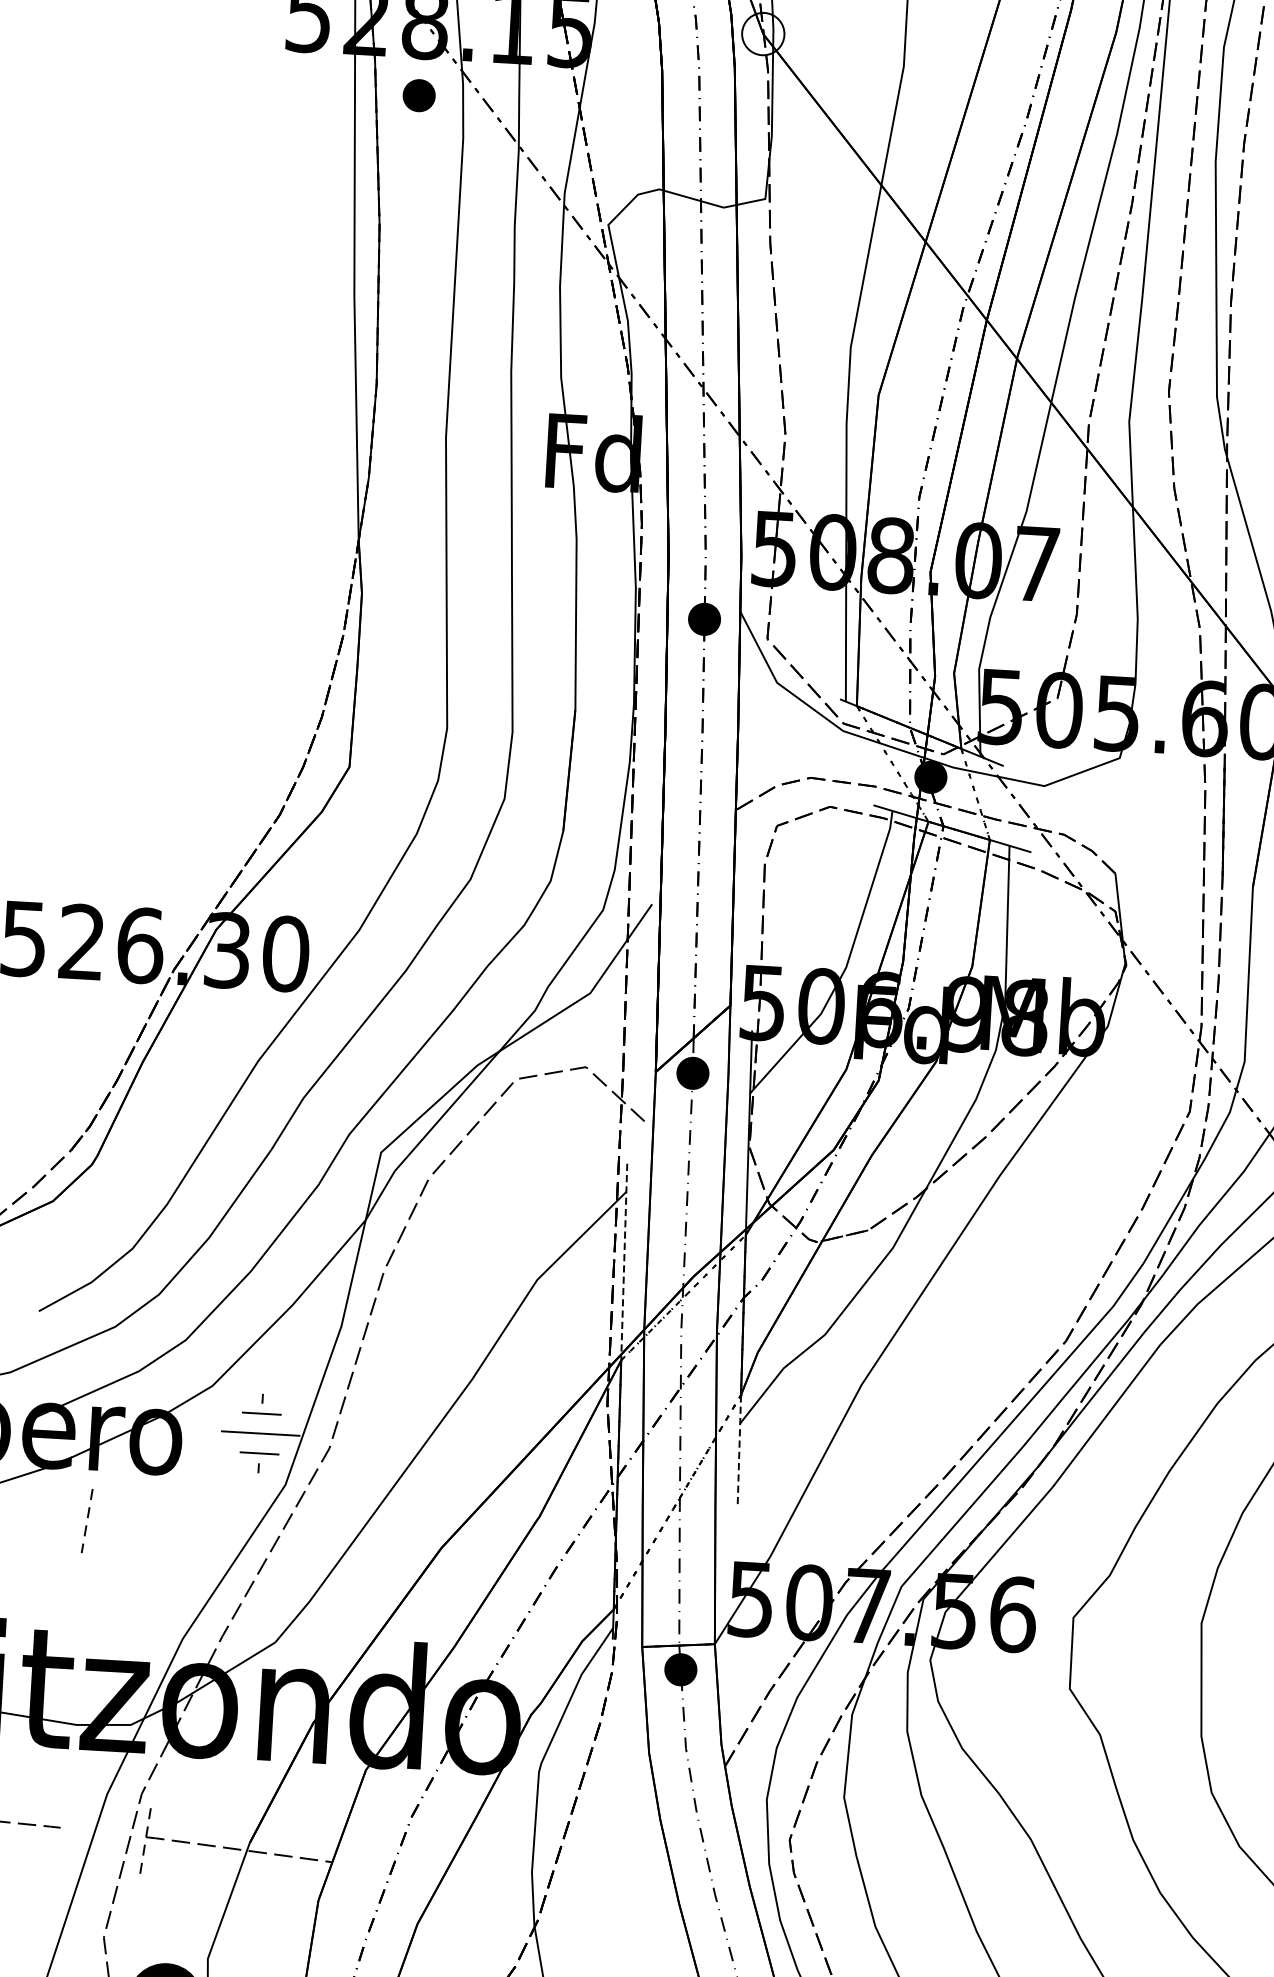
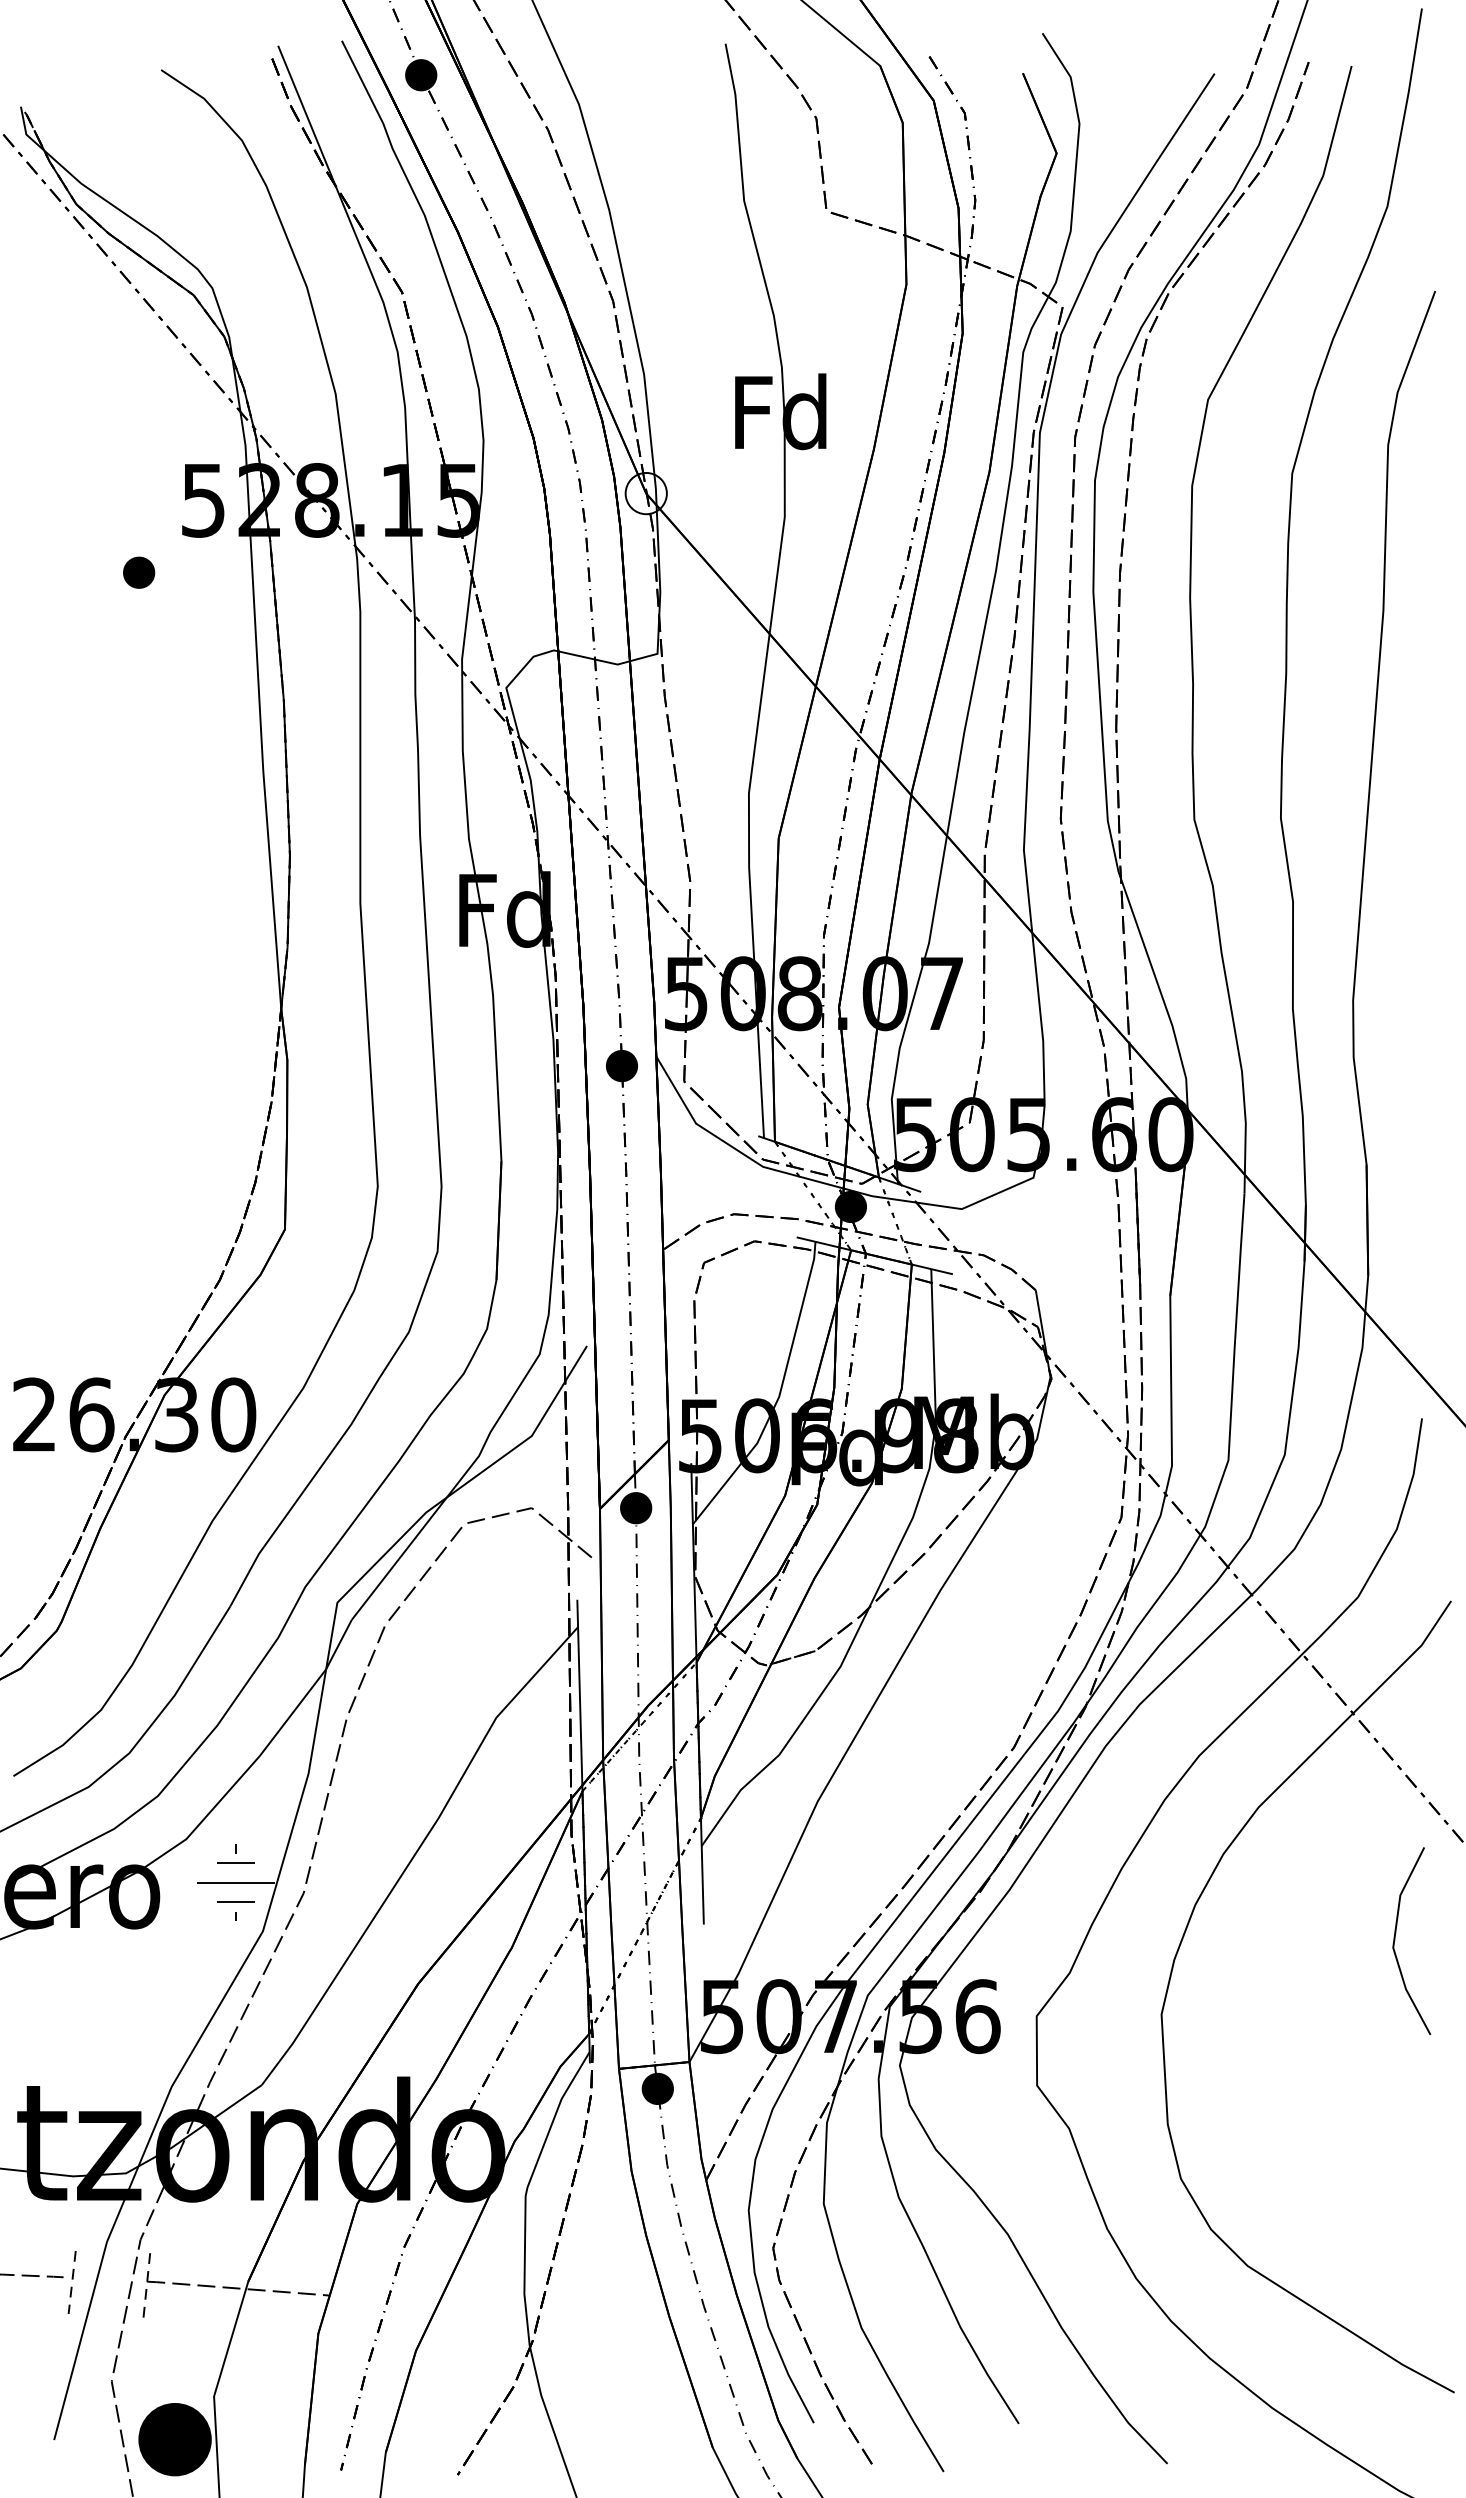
part: (419, 95) -> (139, 572), moved
line: (623, 1261) -> (579, 1695), dashed -> solid
line: (739, 1448) -> (702, 1870), dashed -> solid
line: (86, 1517) -> (71, 2279), moved

